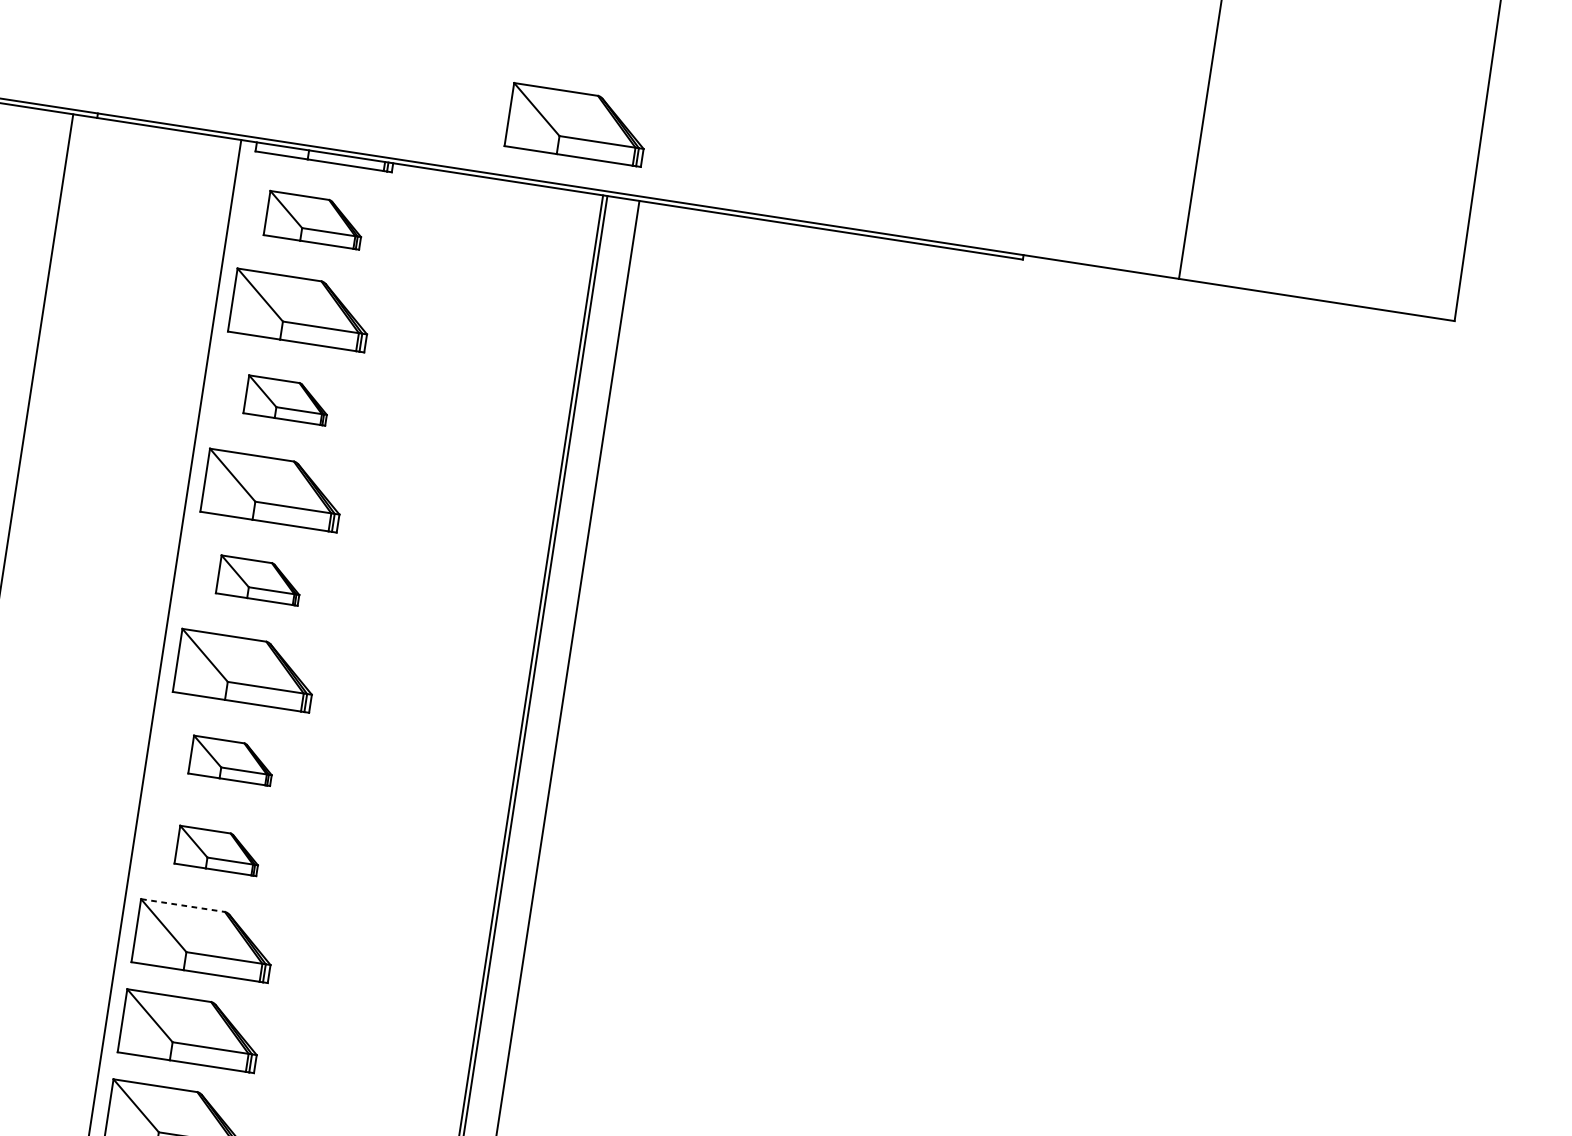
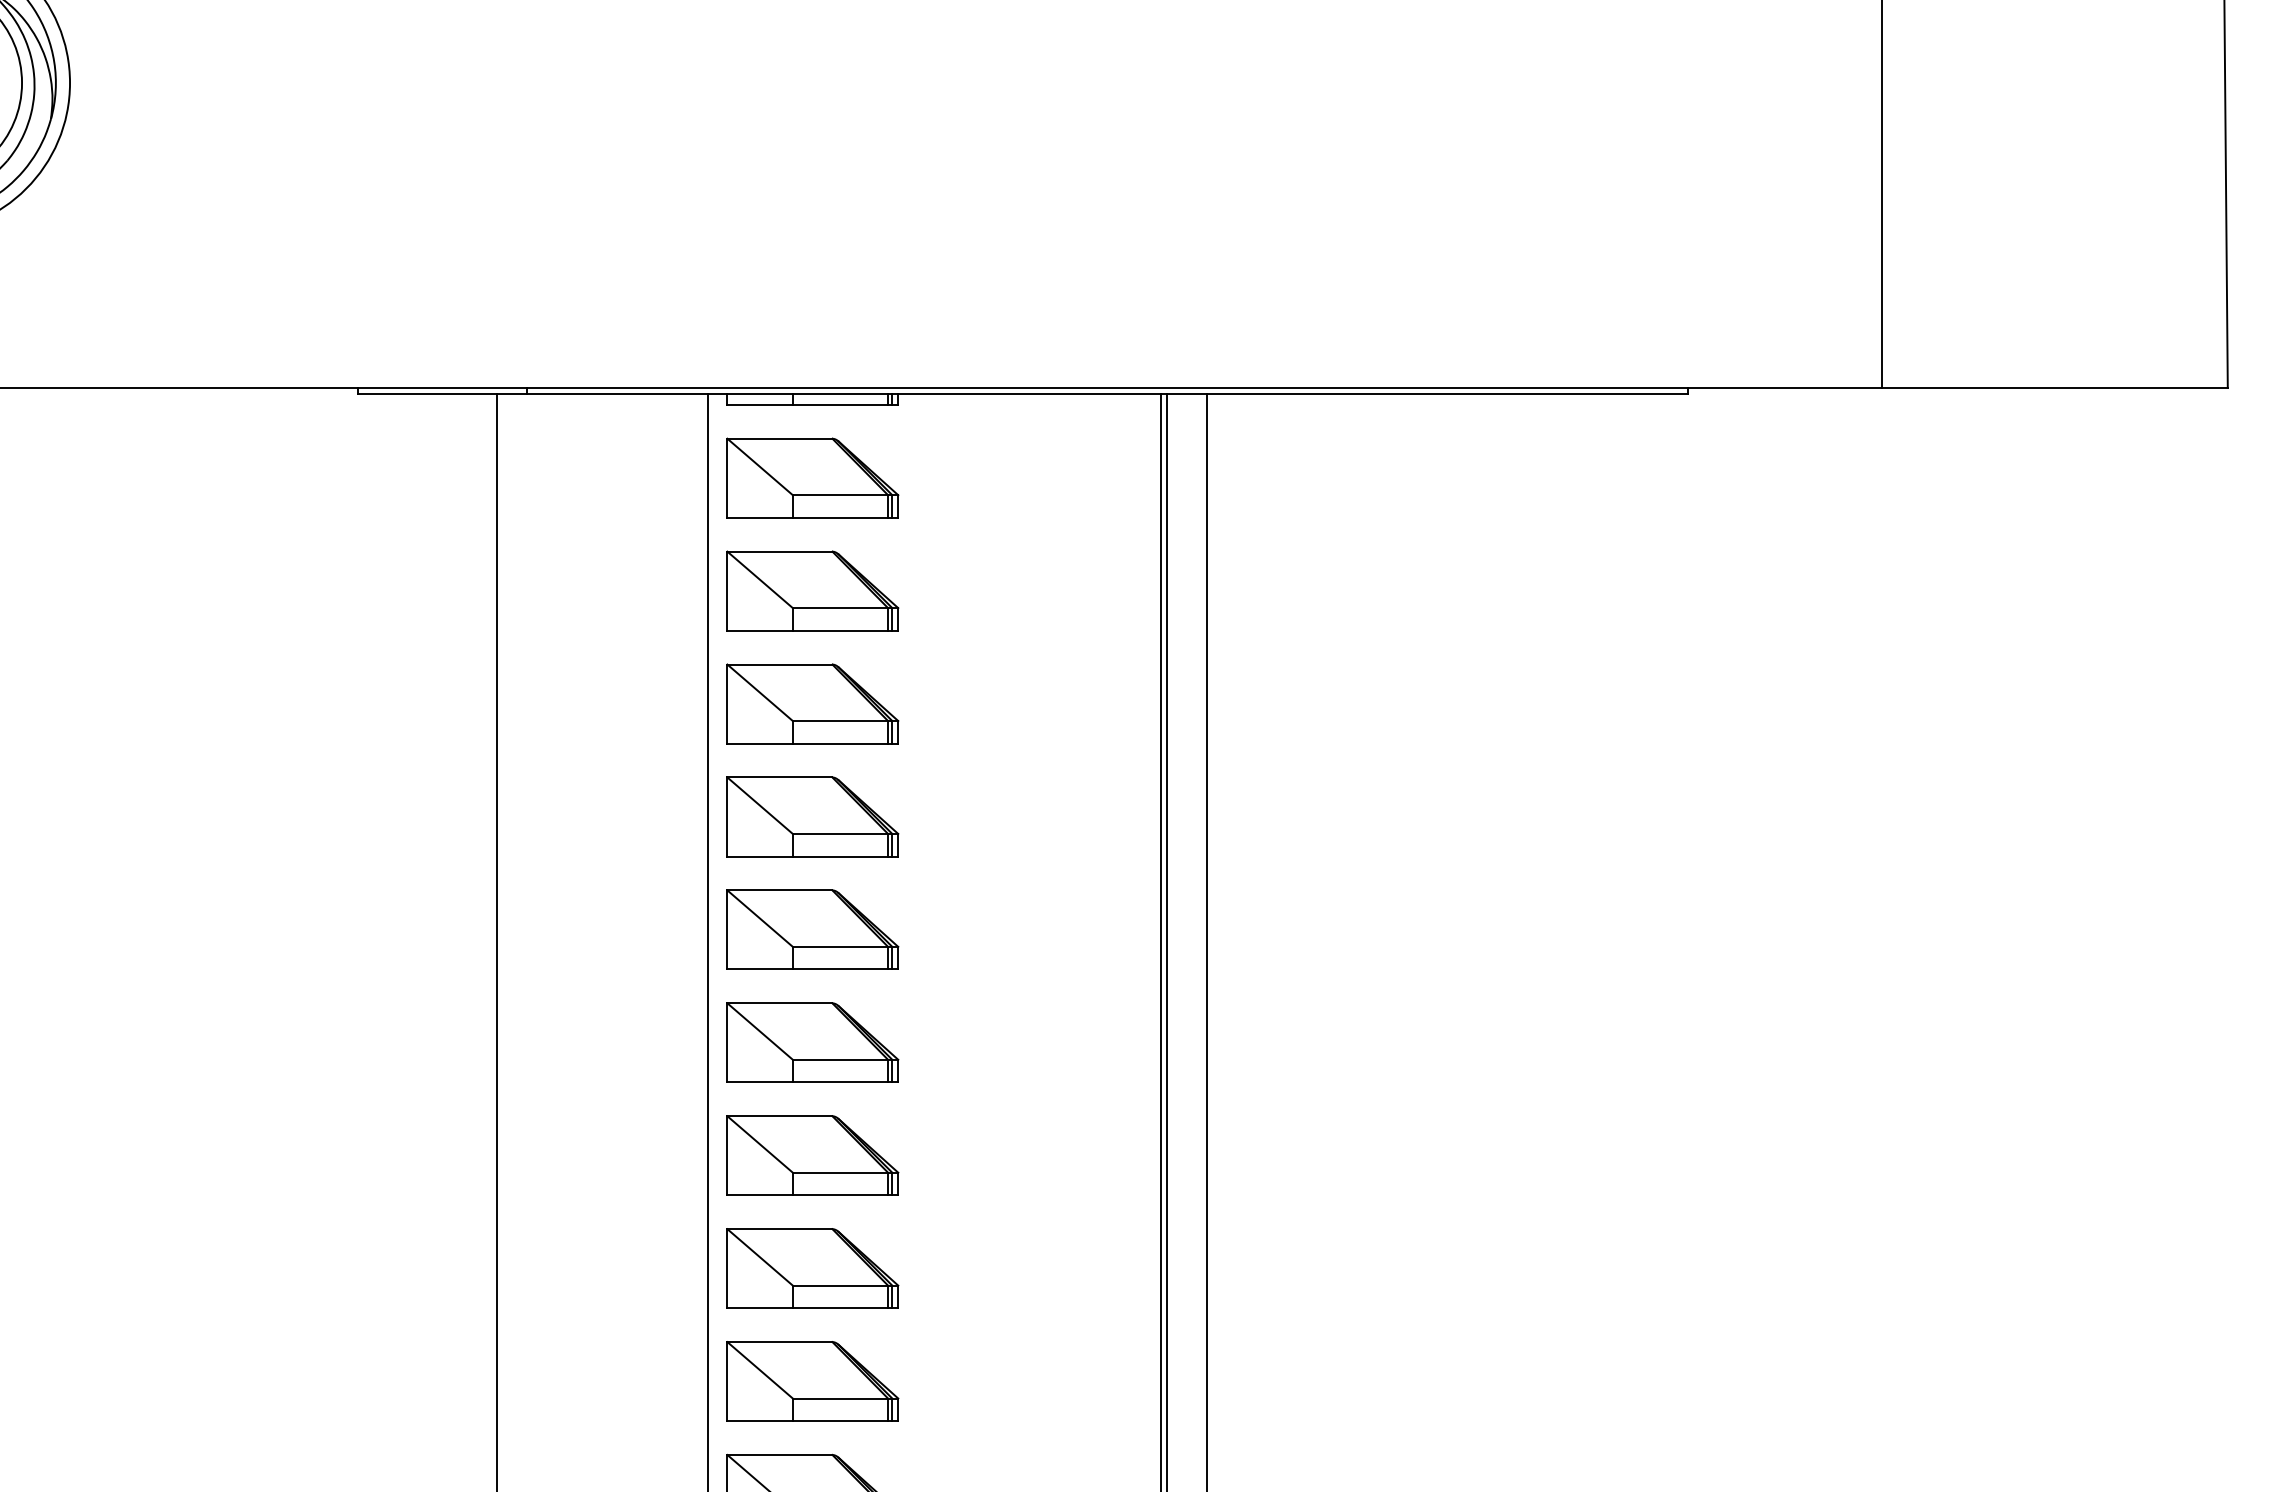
part: (577, 124) -> (1116, 311), removed
part: (314, 219) -> (812, 477), size x1.43
part: (286, 400) -> (812, 703), size x1.67
part: (259, 580) -> (812, 929), size x1.67
part: (231, 760) -> (812, 1155), size x1.67
part: (217, 850) -> (812, 1268), size x1.67
line: (182, 905) -> (779, 1342), dashed -> solid

